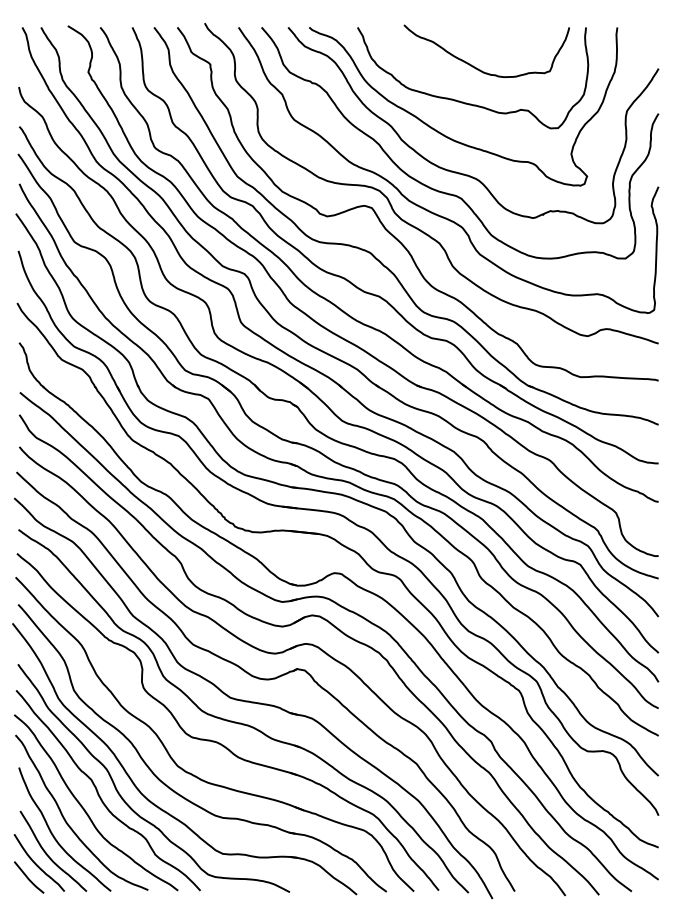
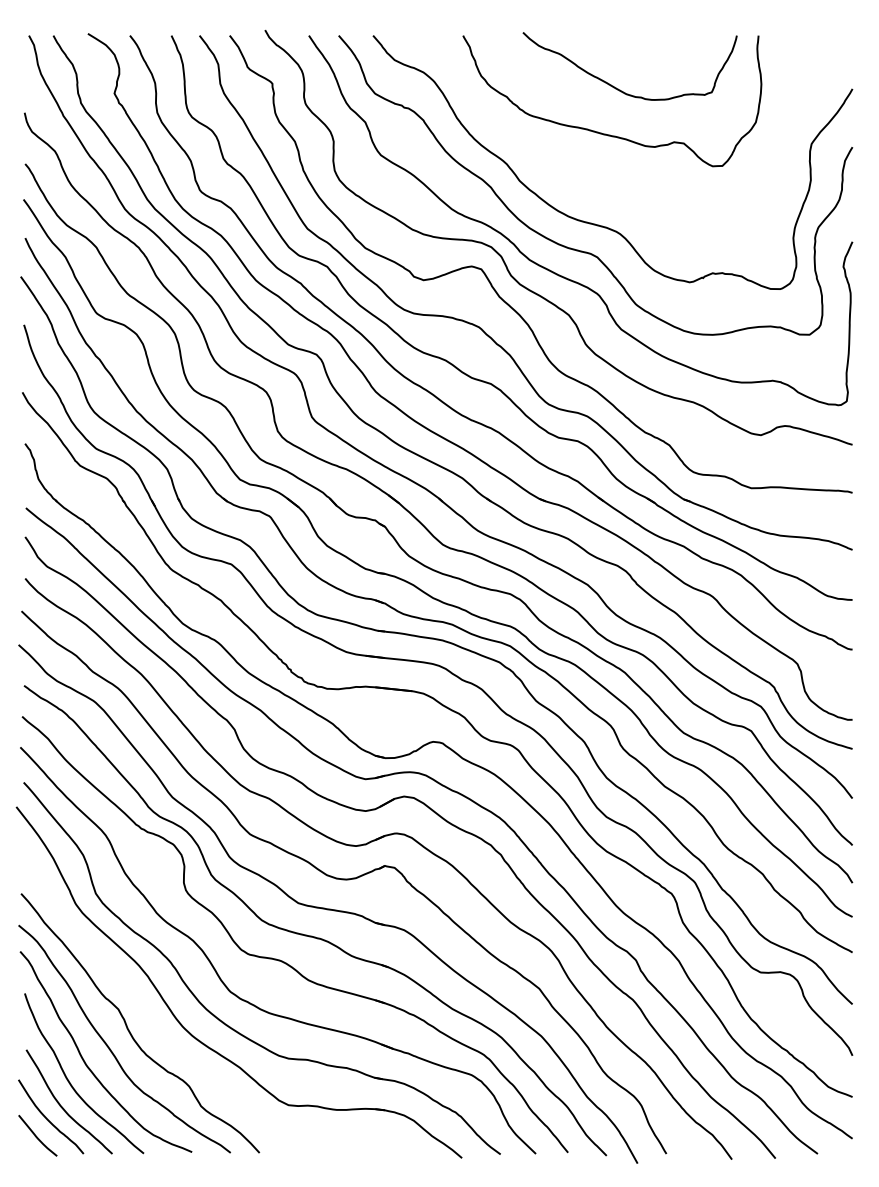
curve: (448, 136) -> (580, 176), removed
curve: (125, 800) -> (162, 1036), removed

